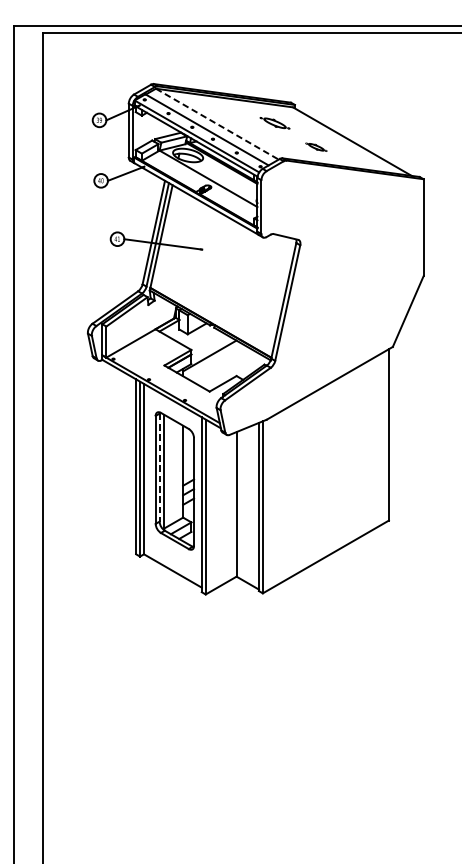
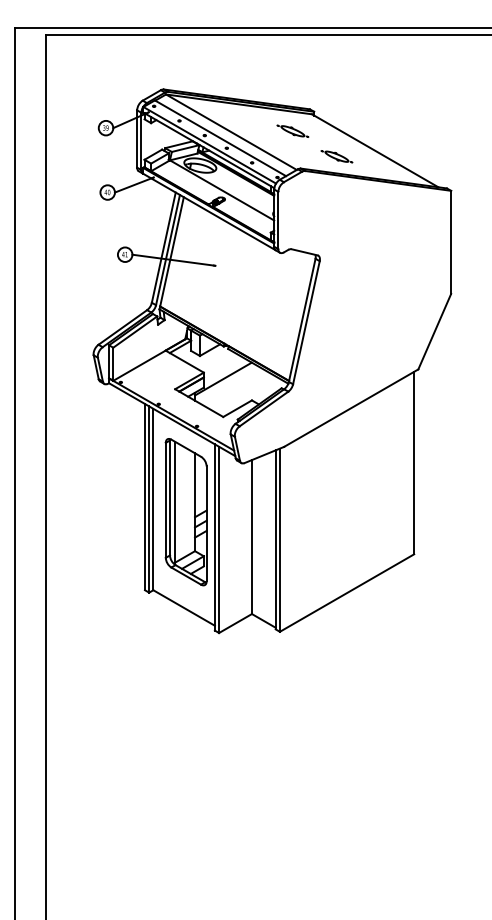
line: (217, 124) -> (231, 132), dashed -> solid
part: (315, 146) -> (336, 156), size x1.43
line: (160, 468) -> (170, 498), dashed -> solid

